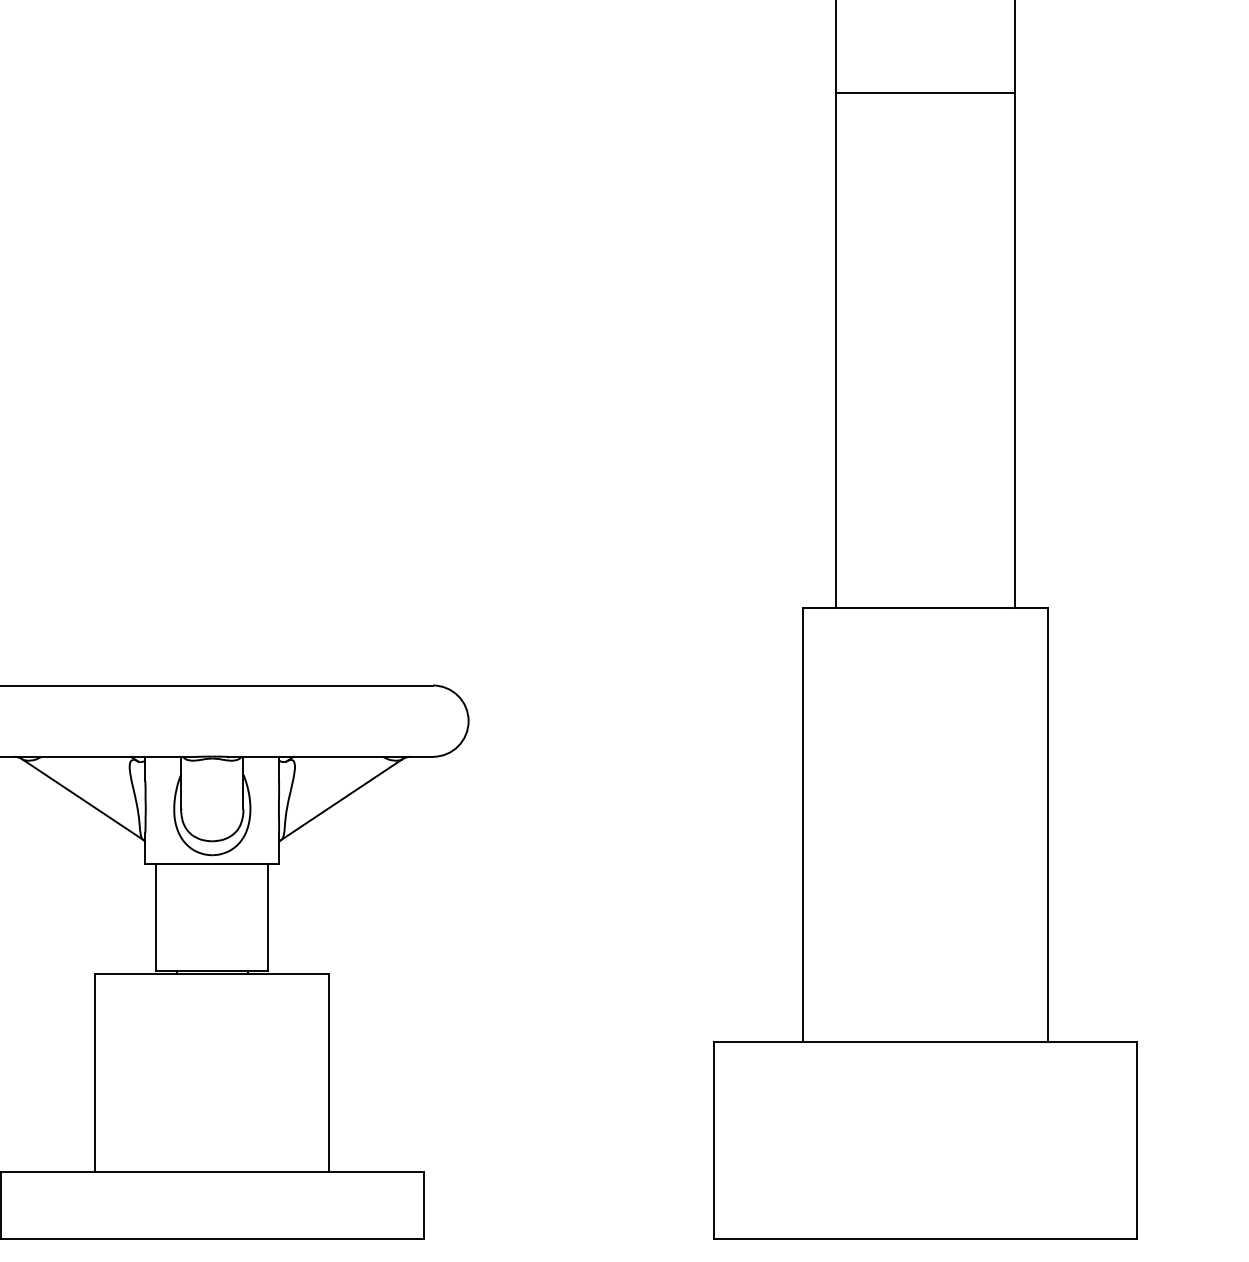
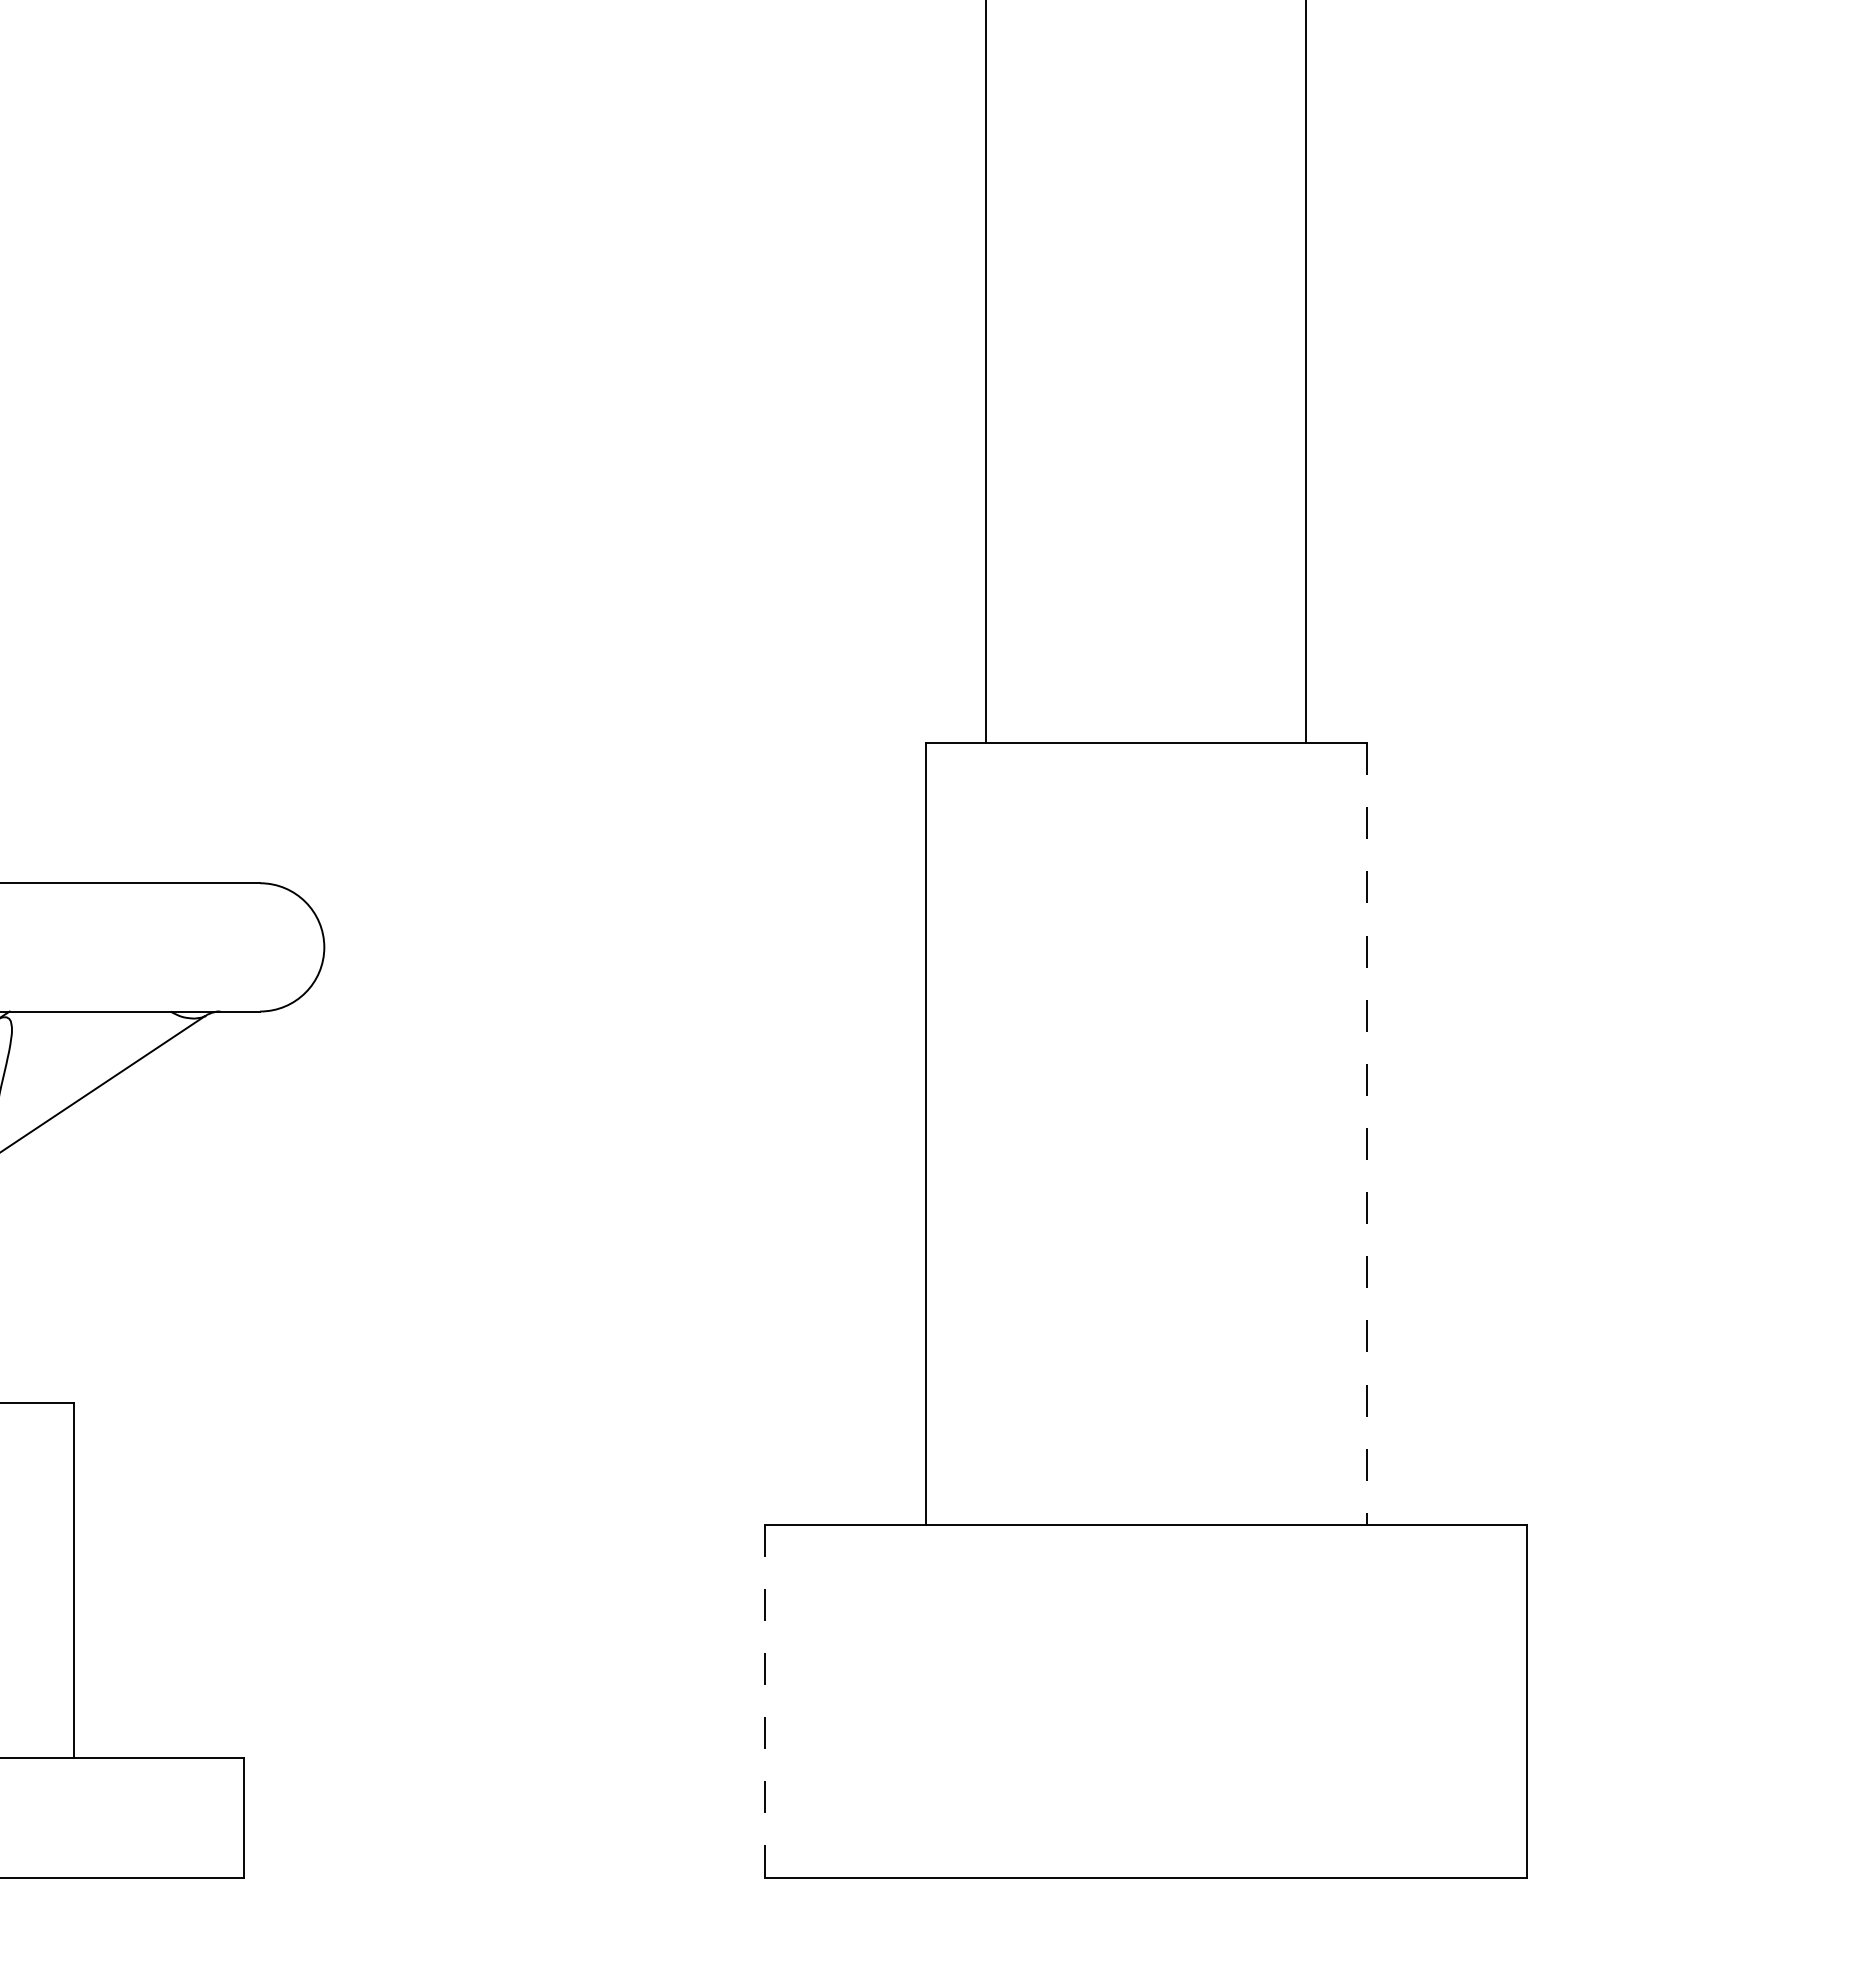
line: (1048, 825) -> (1367, 1135), solid -> dashed
line: (713, 1140) -> (764, 1701), solid -> dashed

